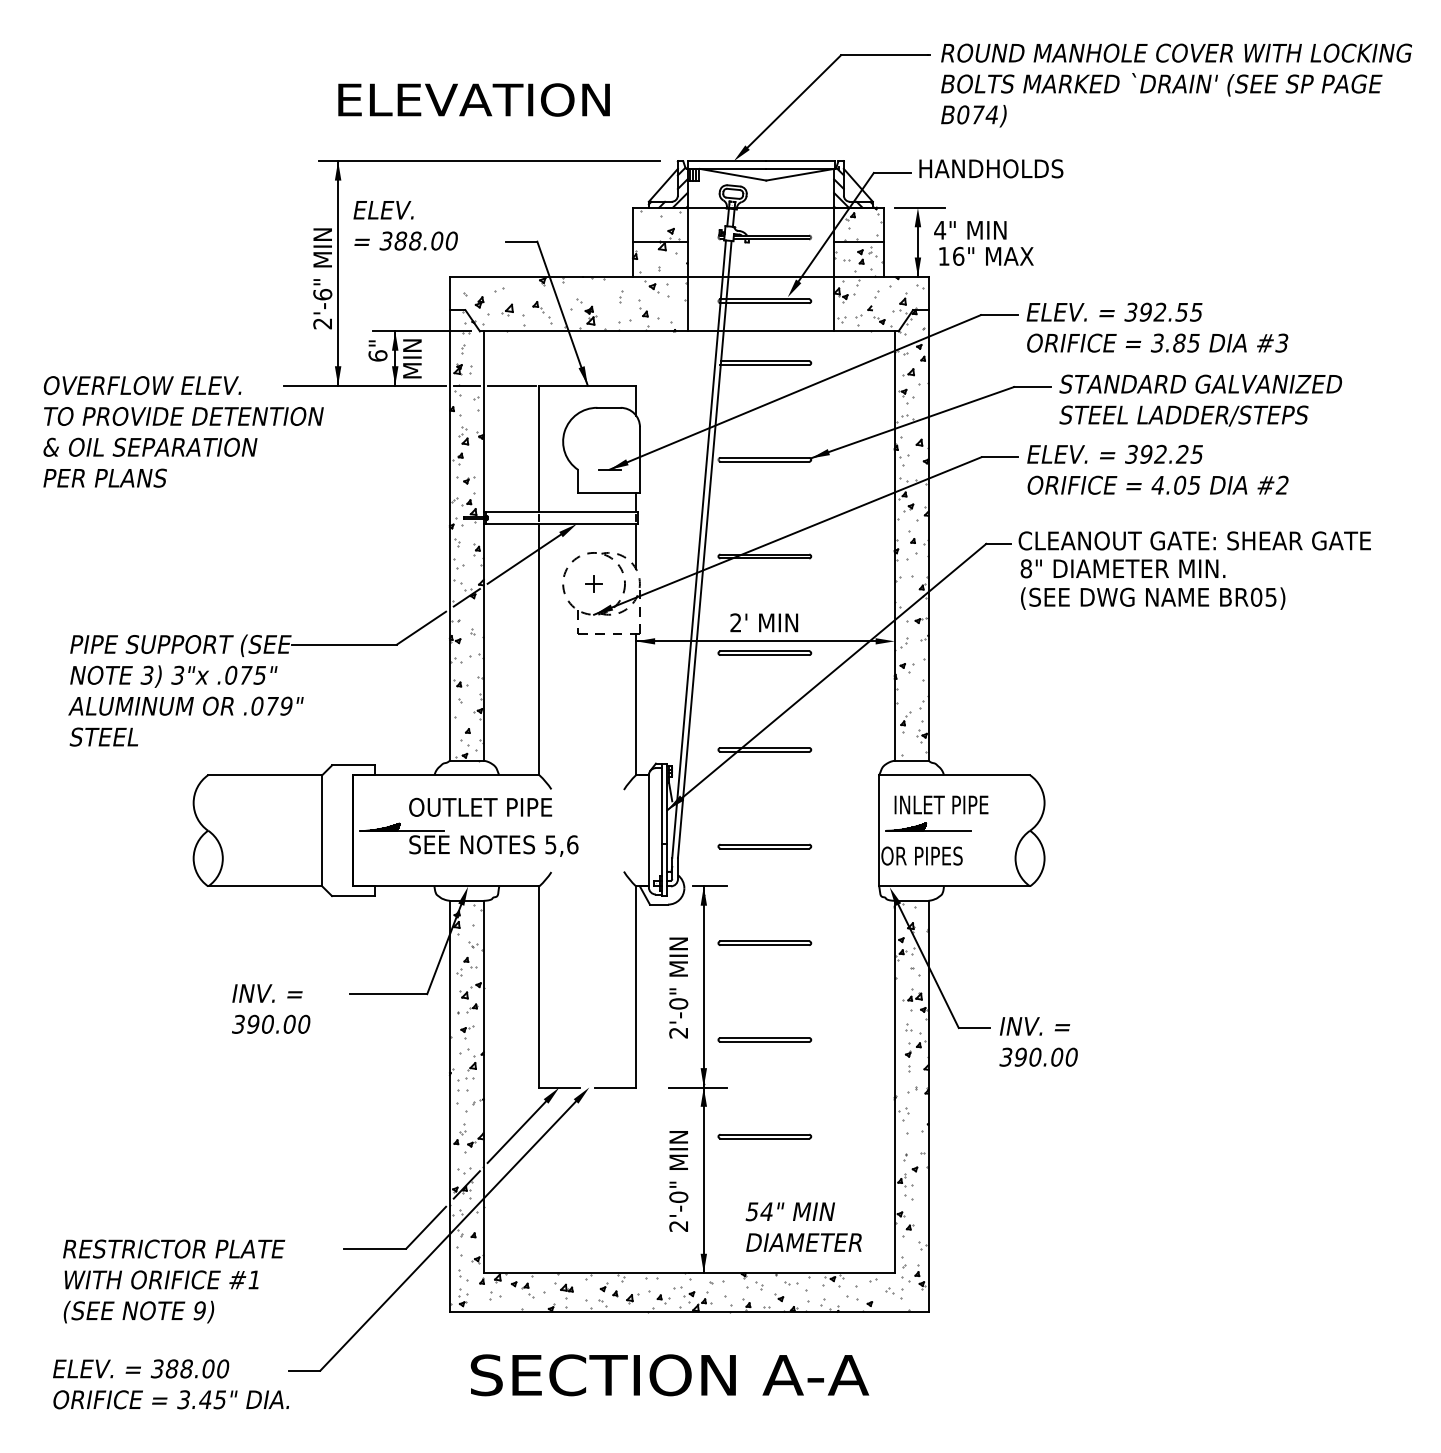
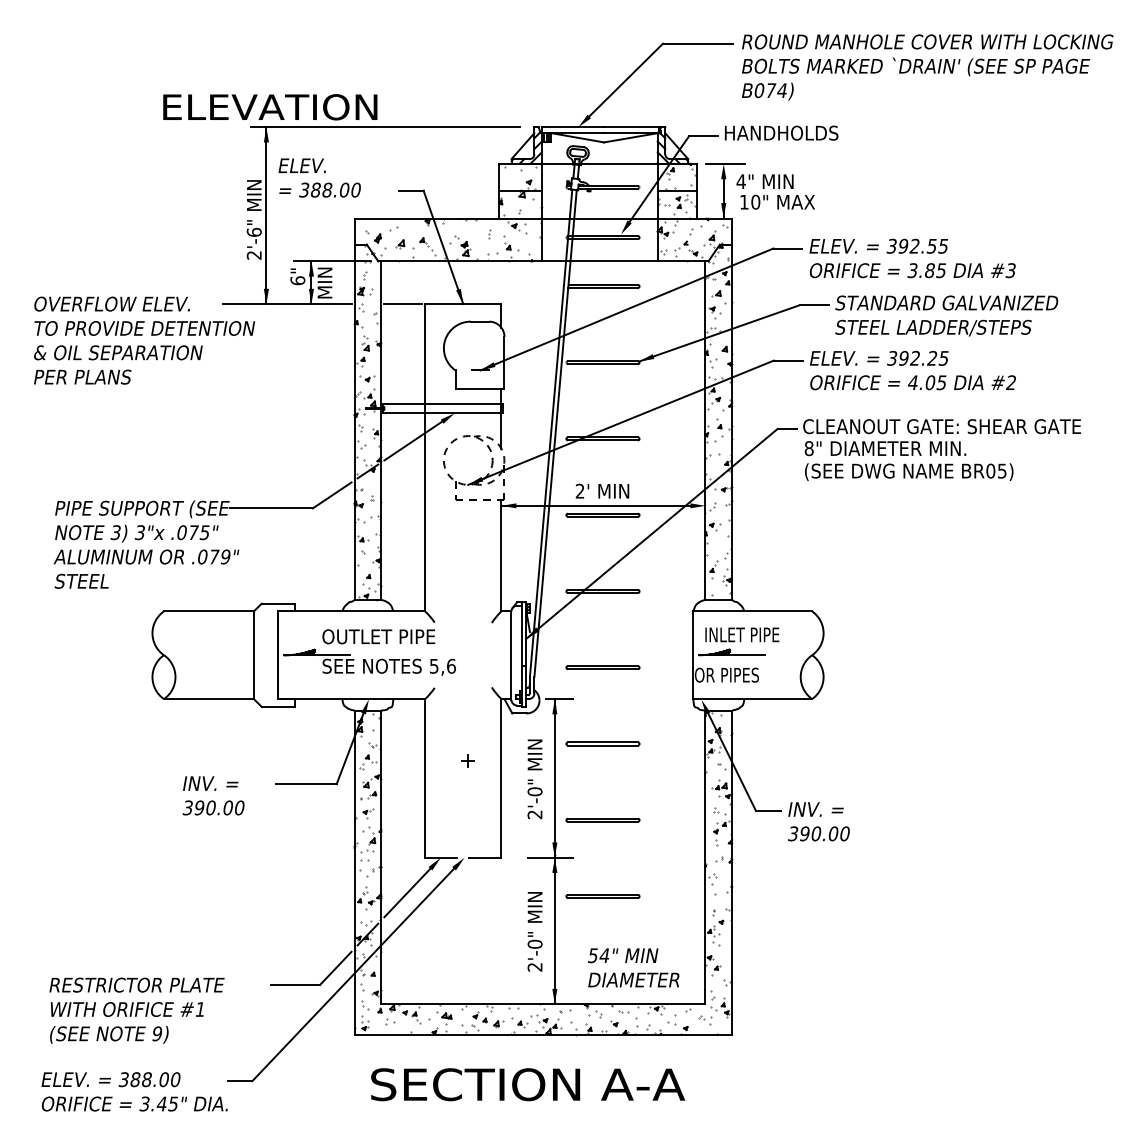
text: (473, 99) -> (269, 106), moved
text: (958, 255) -> (755, 201), 16" -> 10"
line: (466, 385) -> (367, 304), removed
part: (593, 583) -> (467, 760), moved

